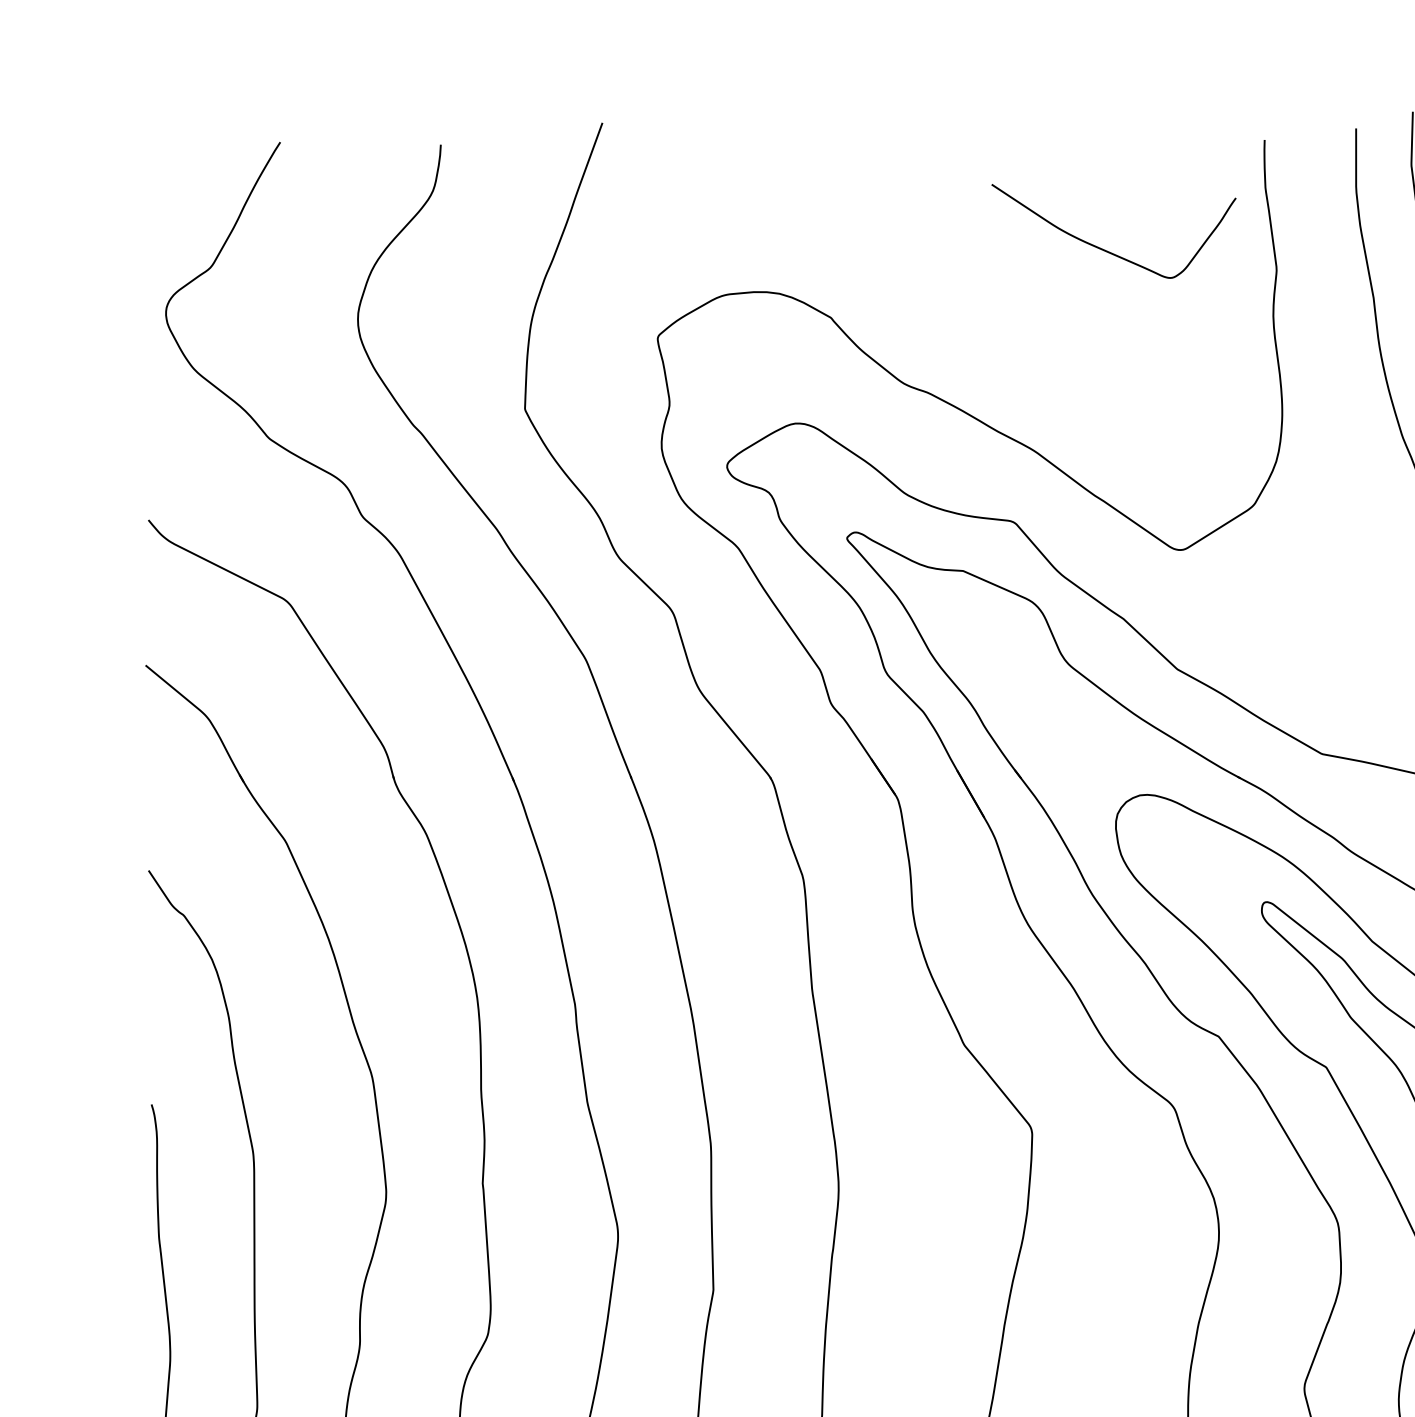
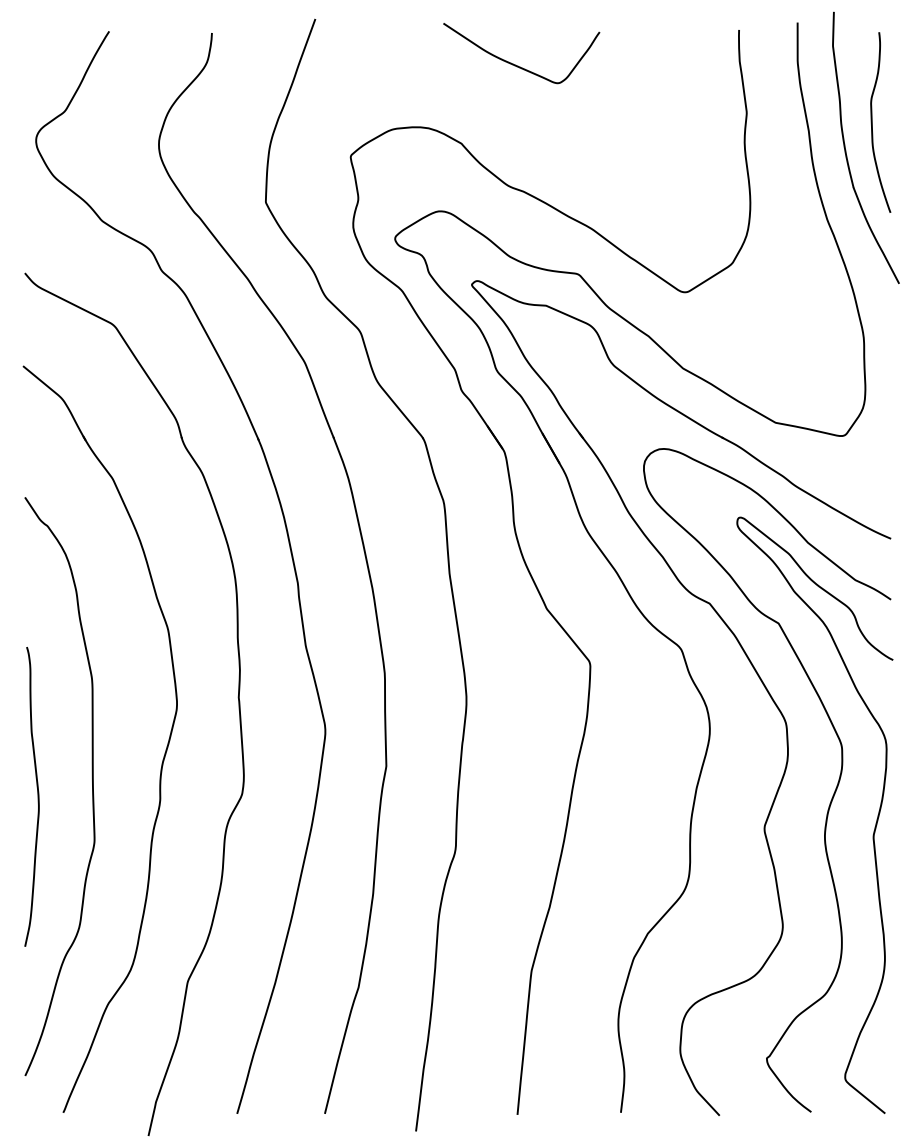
curve: (1109, 250) -> (518, 65), moved

